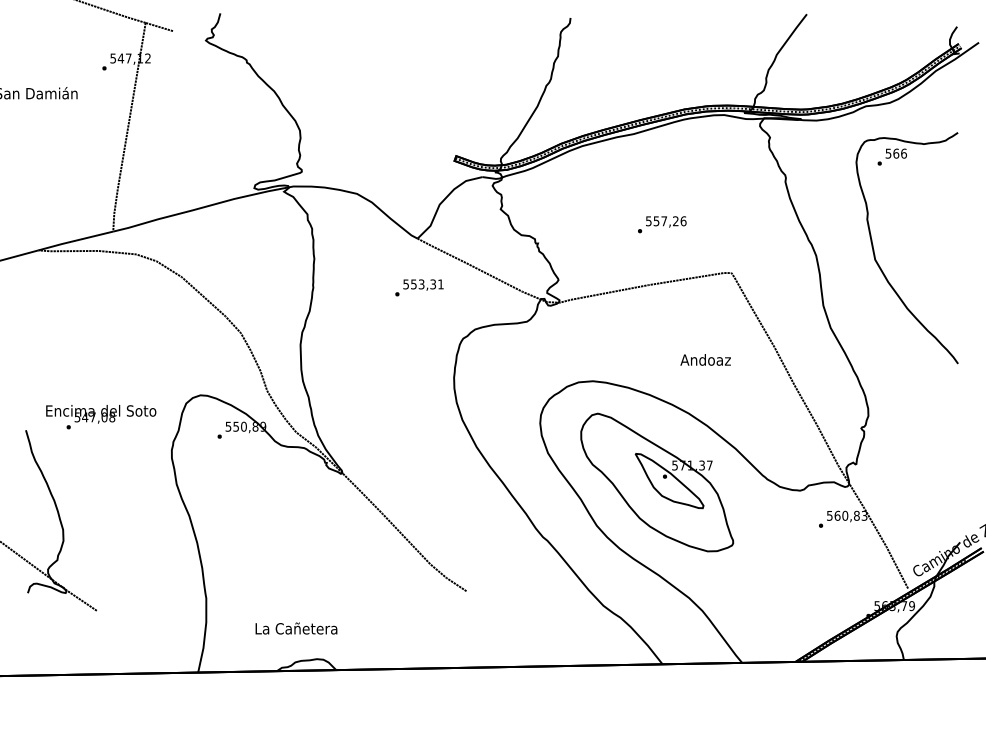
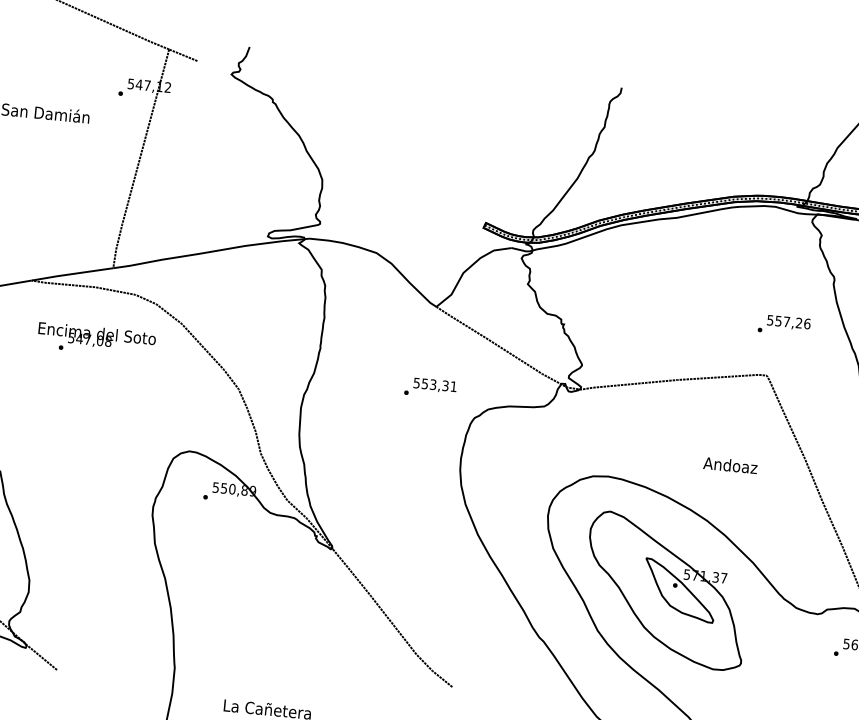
text: (662, 224) -> (784, 325), moved
text: (419, 287) -> (430, 387), moved
text: (101, 417) -> (96, 340), moved

